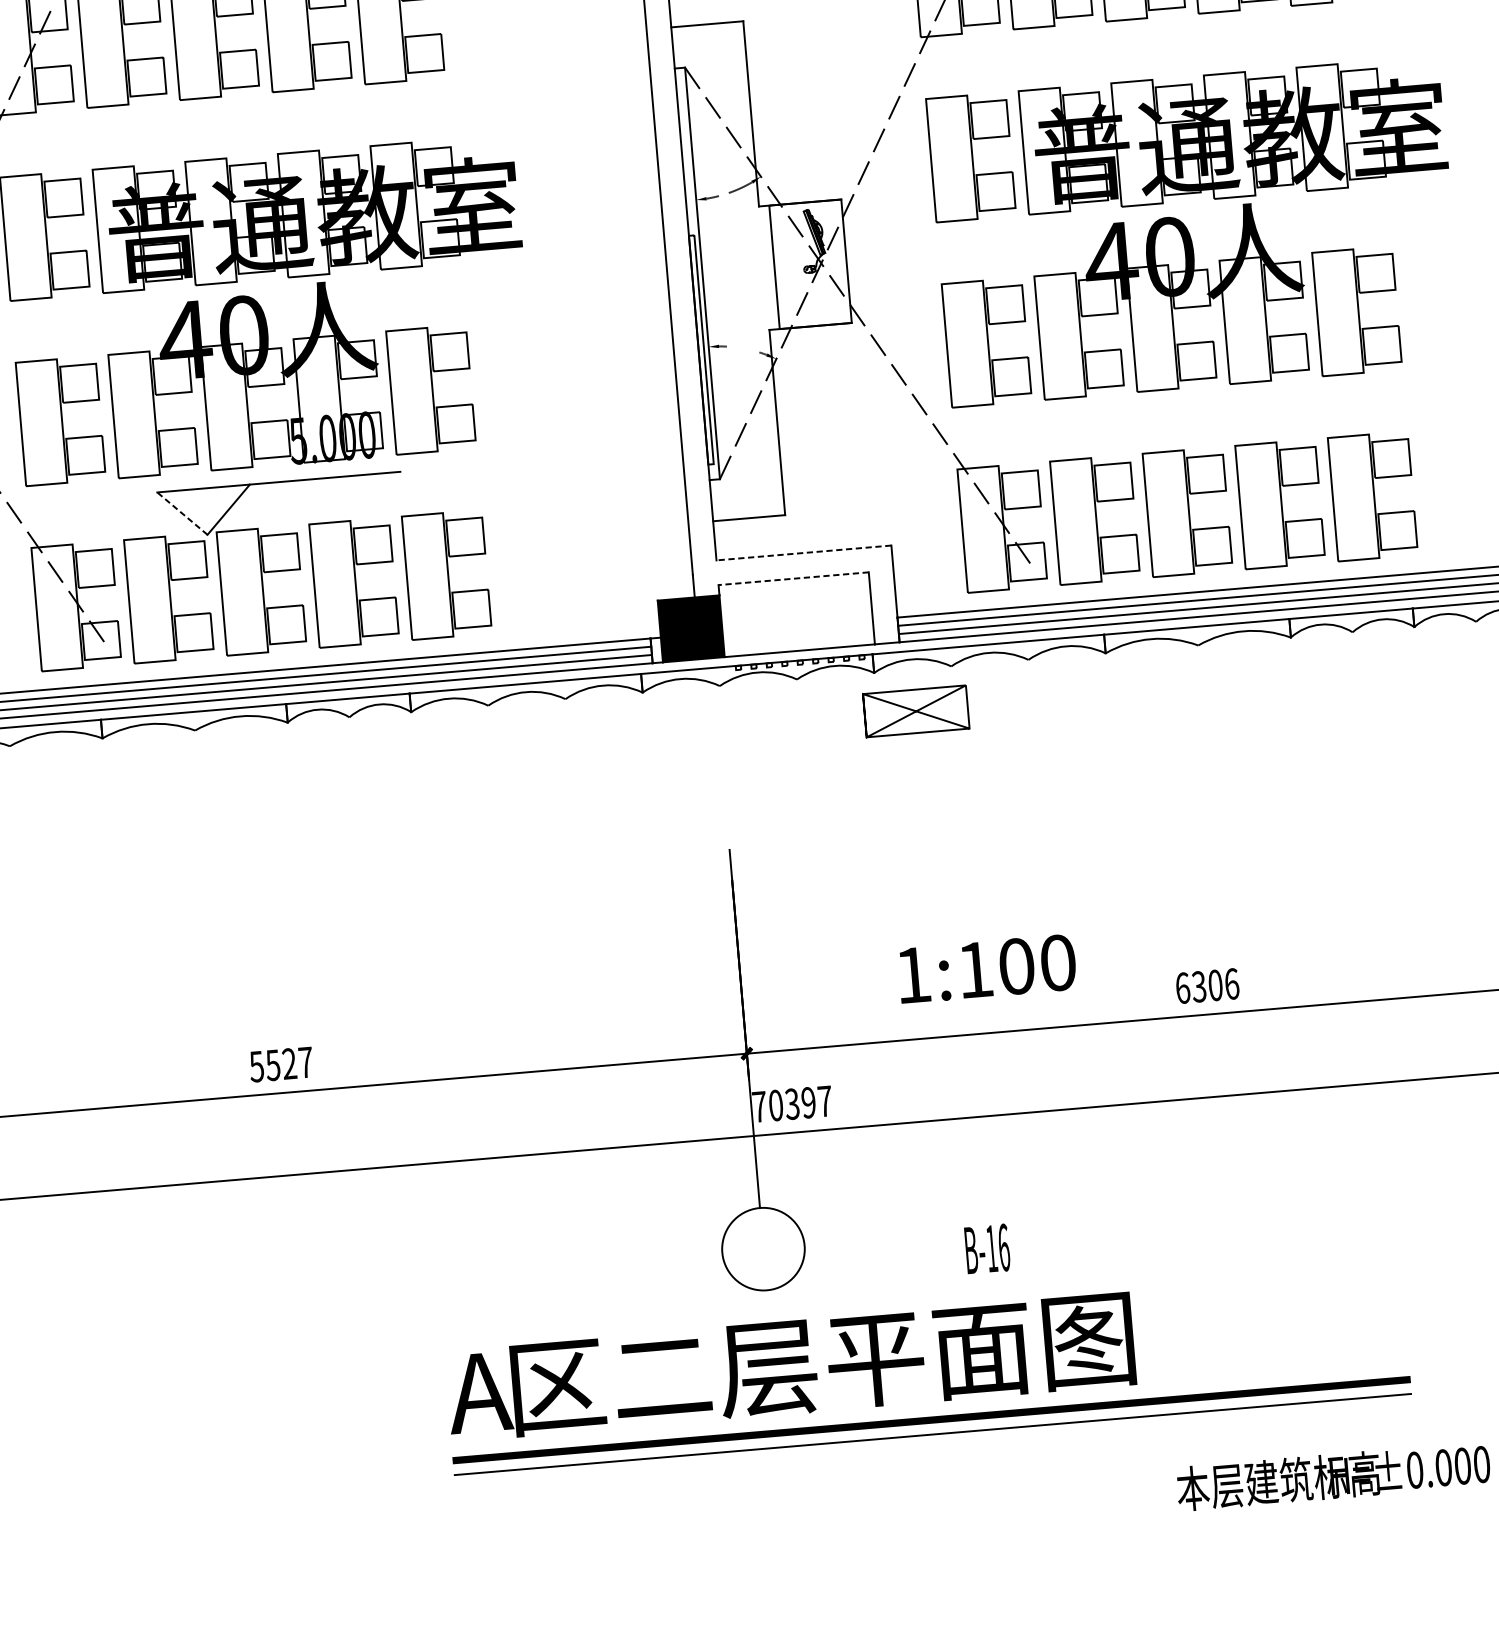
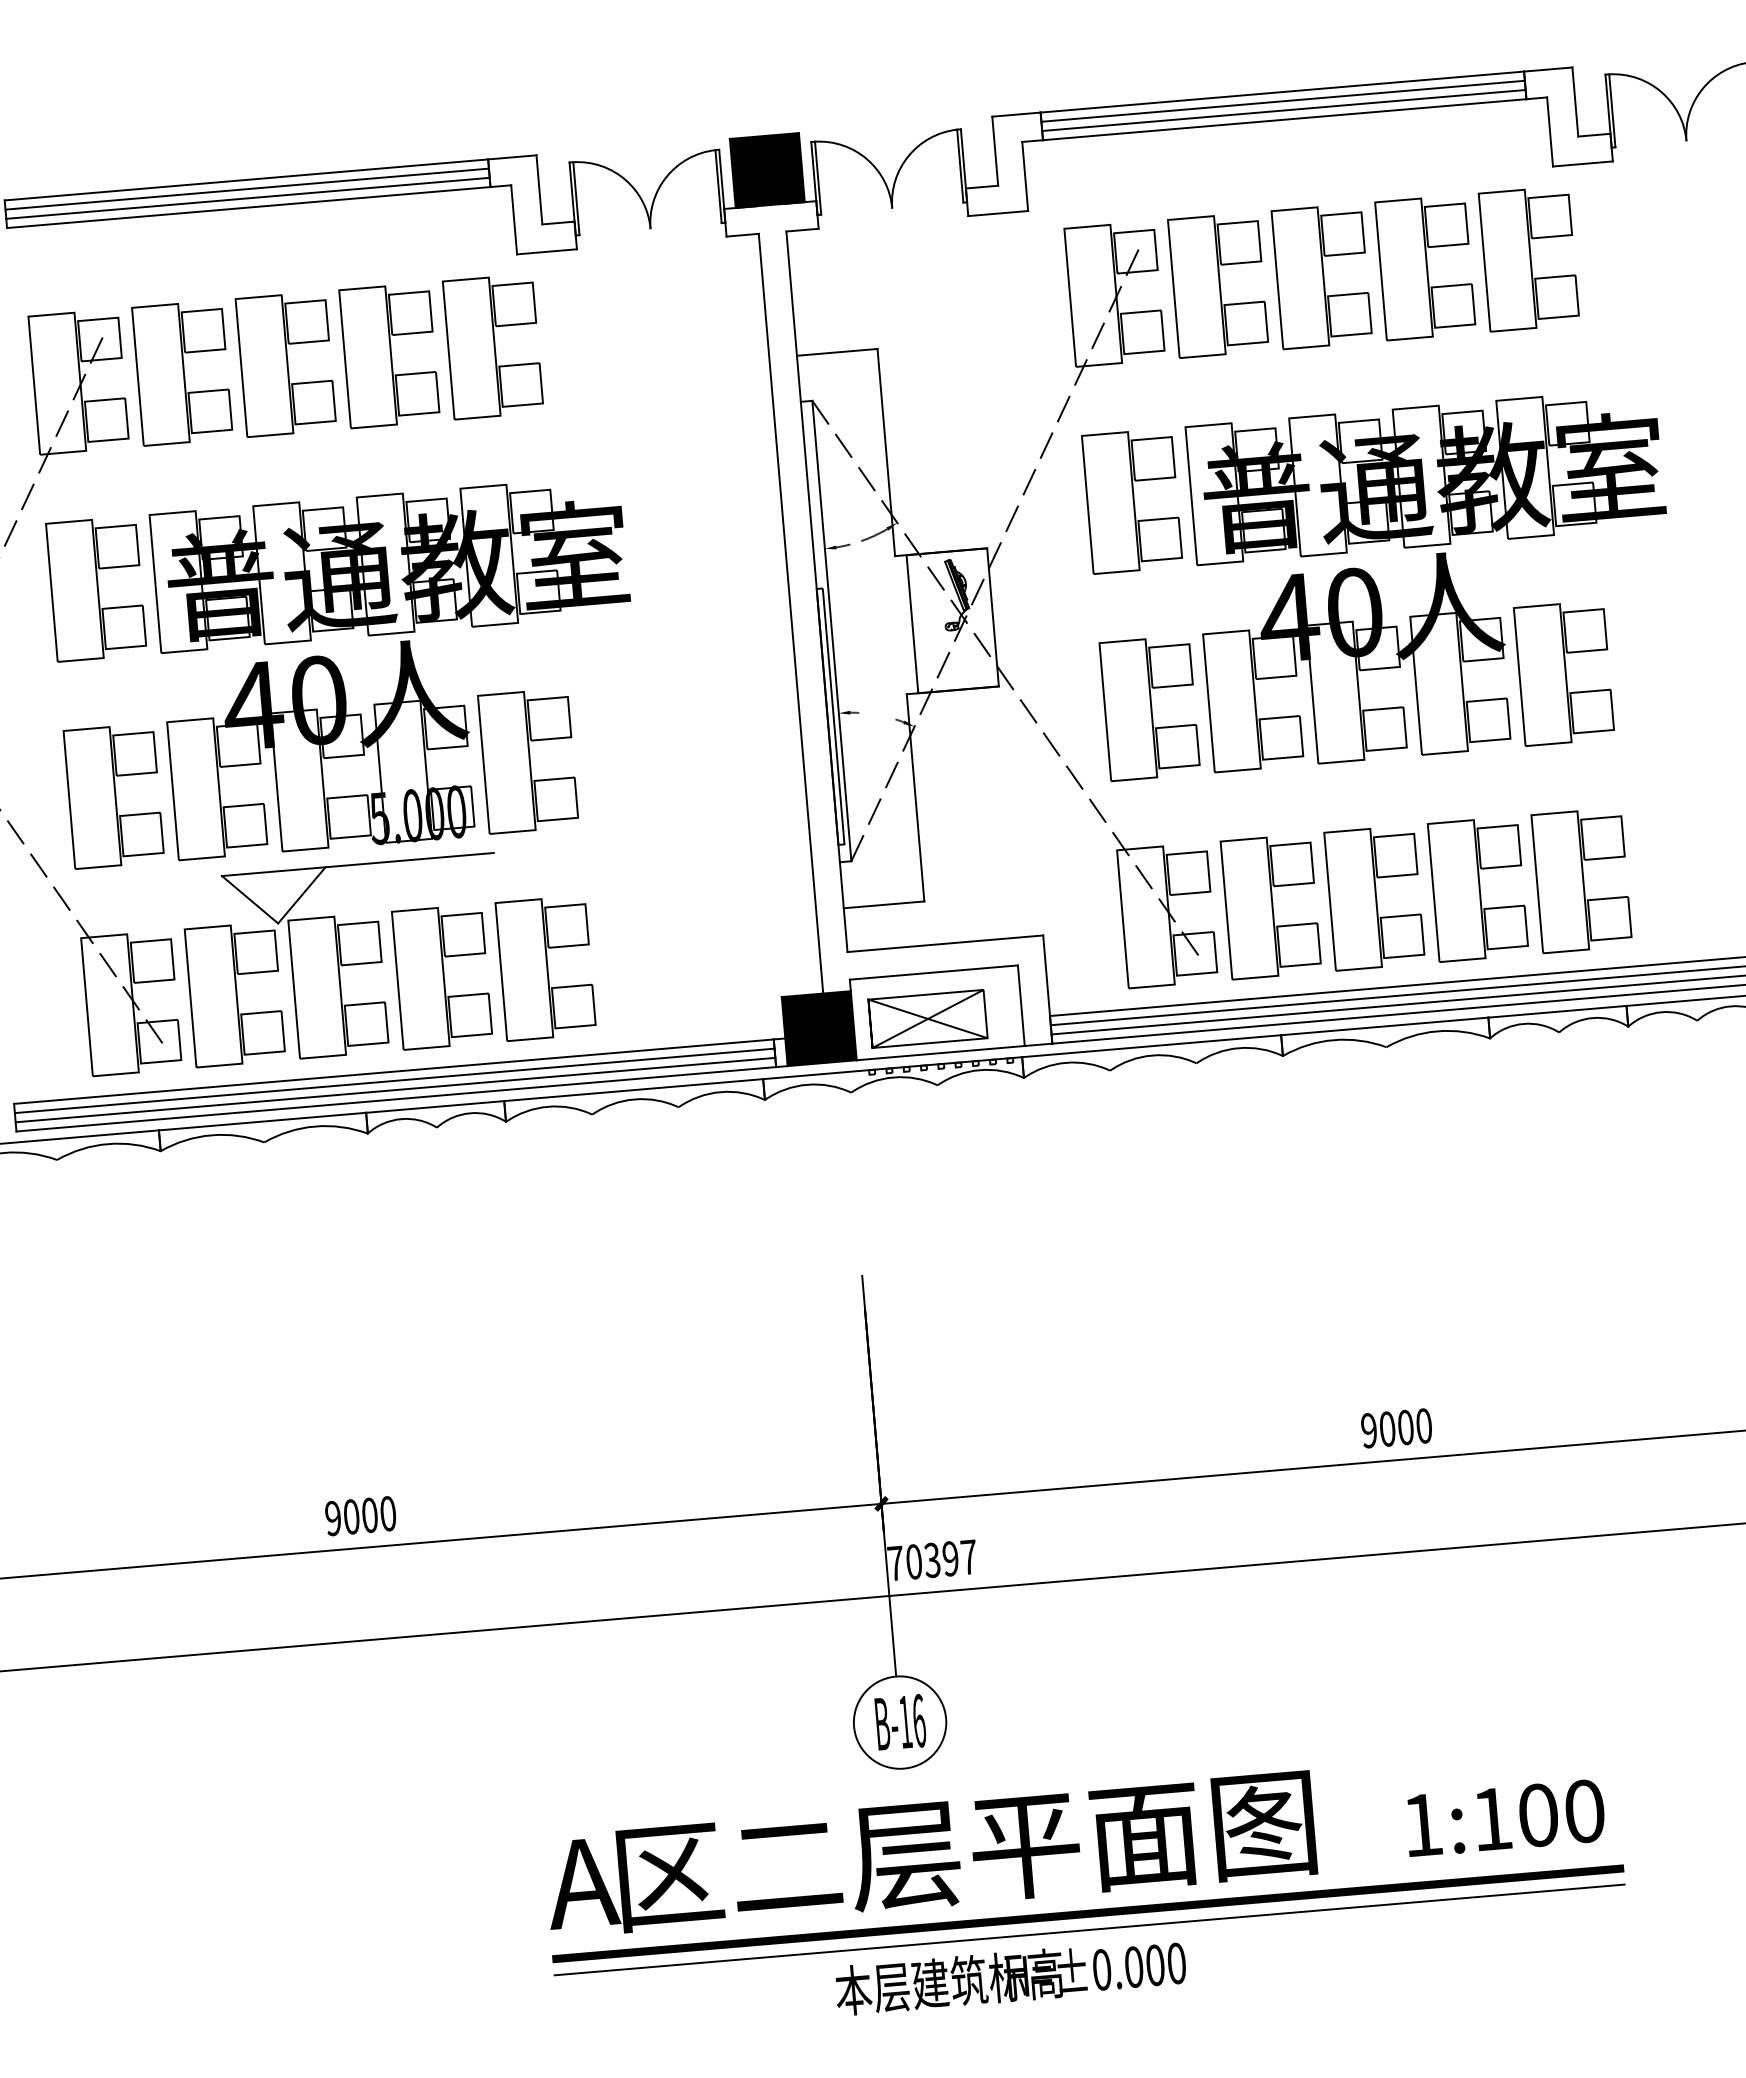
line: (182, 513) -> (250, 899), dashed -> solid
line: (803, 552) -> (944, 943), dashed -> solid
line: (793, 578) -> (933, 972), dashed -> solid
curve: (915, 711) -> (927, 1019), moved
text: (987, 968) -> (1505, 1817), moved
text: (1207, 986) -> (1396, 1428), 6306 -> 9000
text: (281, 1064) -> (360, 1516), 5527 -> 9000
text: (987, 1249) -> (900, 1722), moved
text: (1333, 1477) -> (1010, 1978), moved

